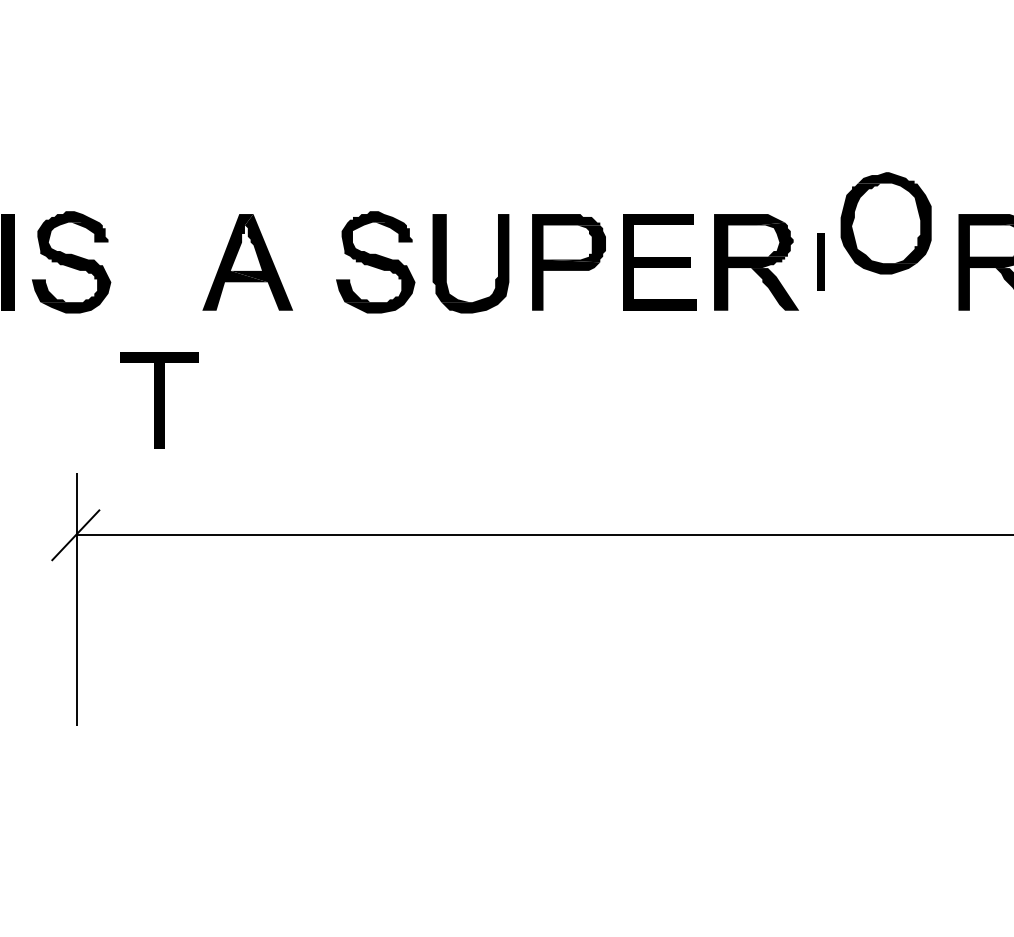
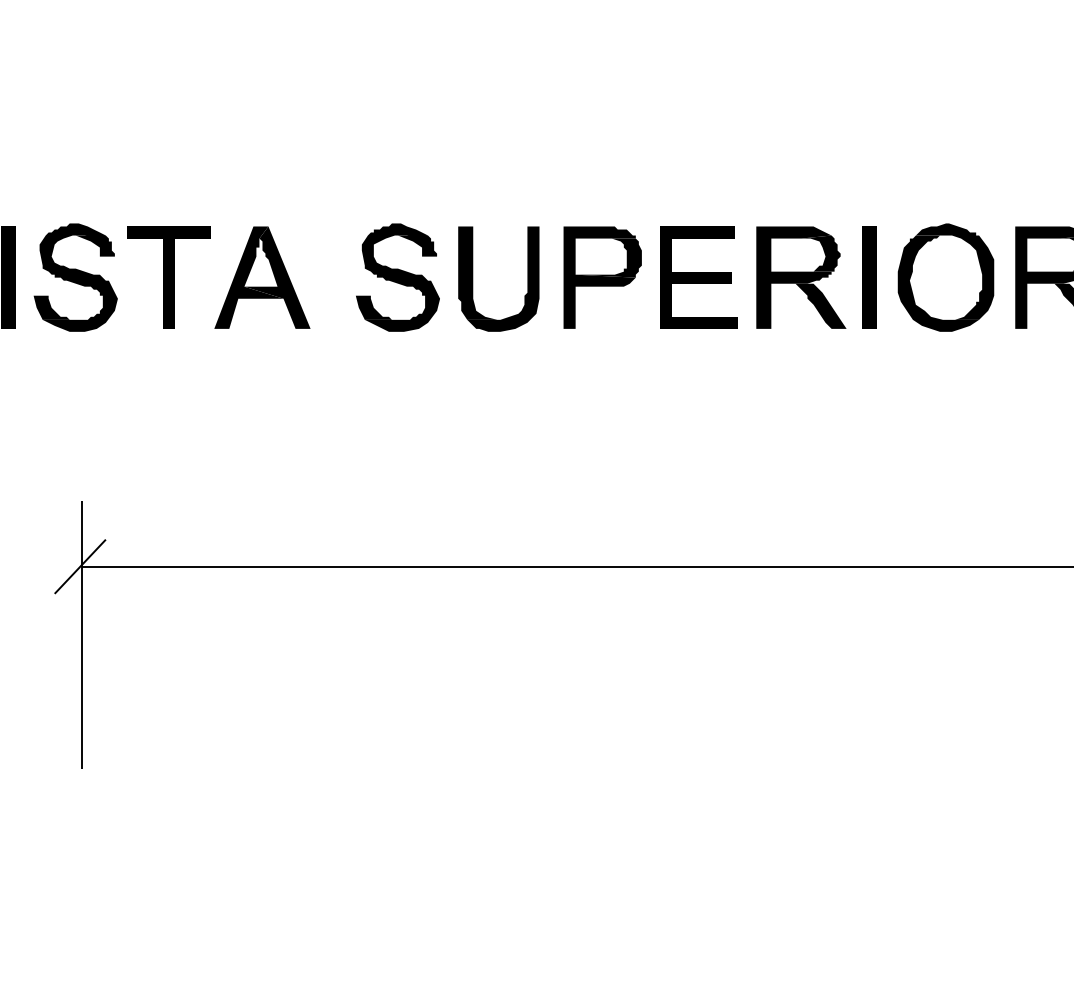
part: (885, 223) -> (945, 277), moved
part: (820, 262) -> (869, 277), size x1.67
part: (159, 400) -> (168, 277), moved

